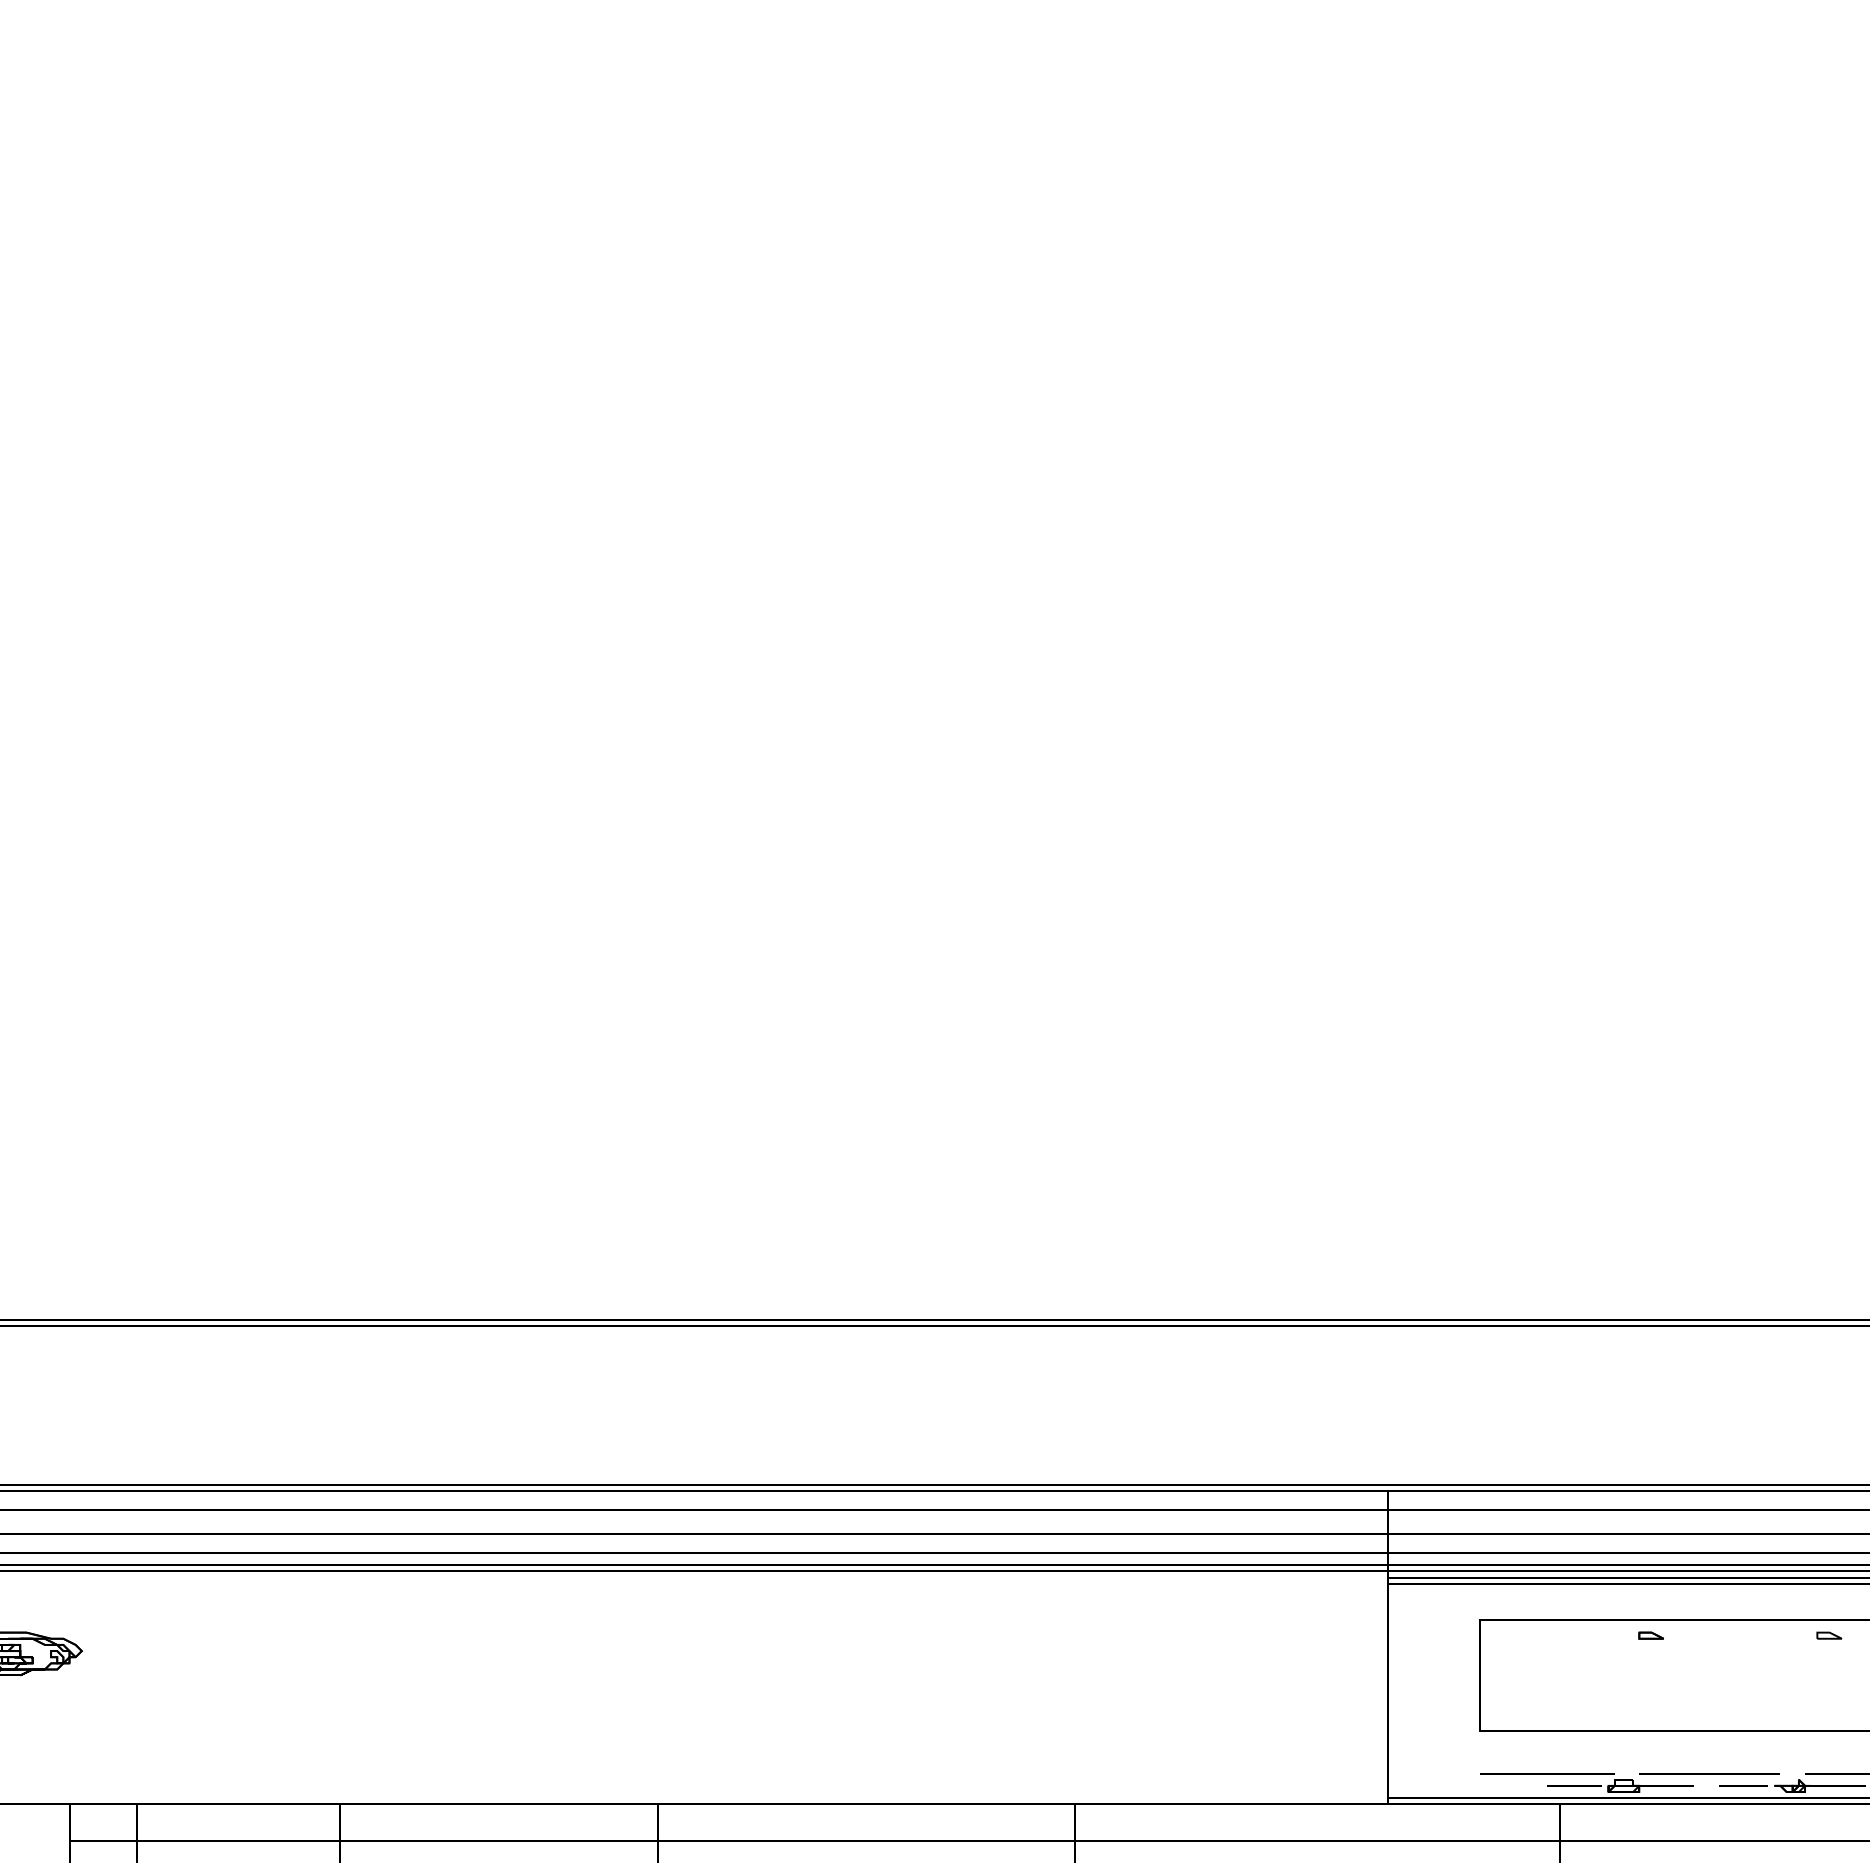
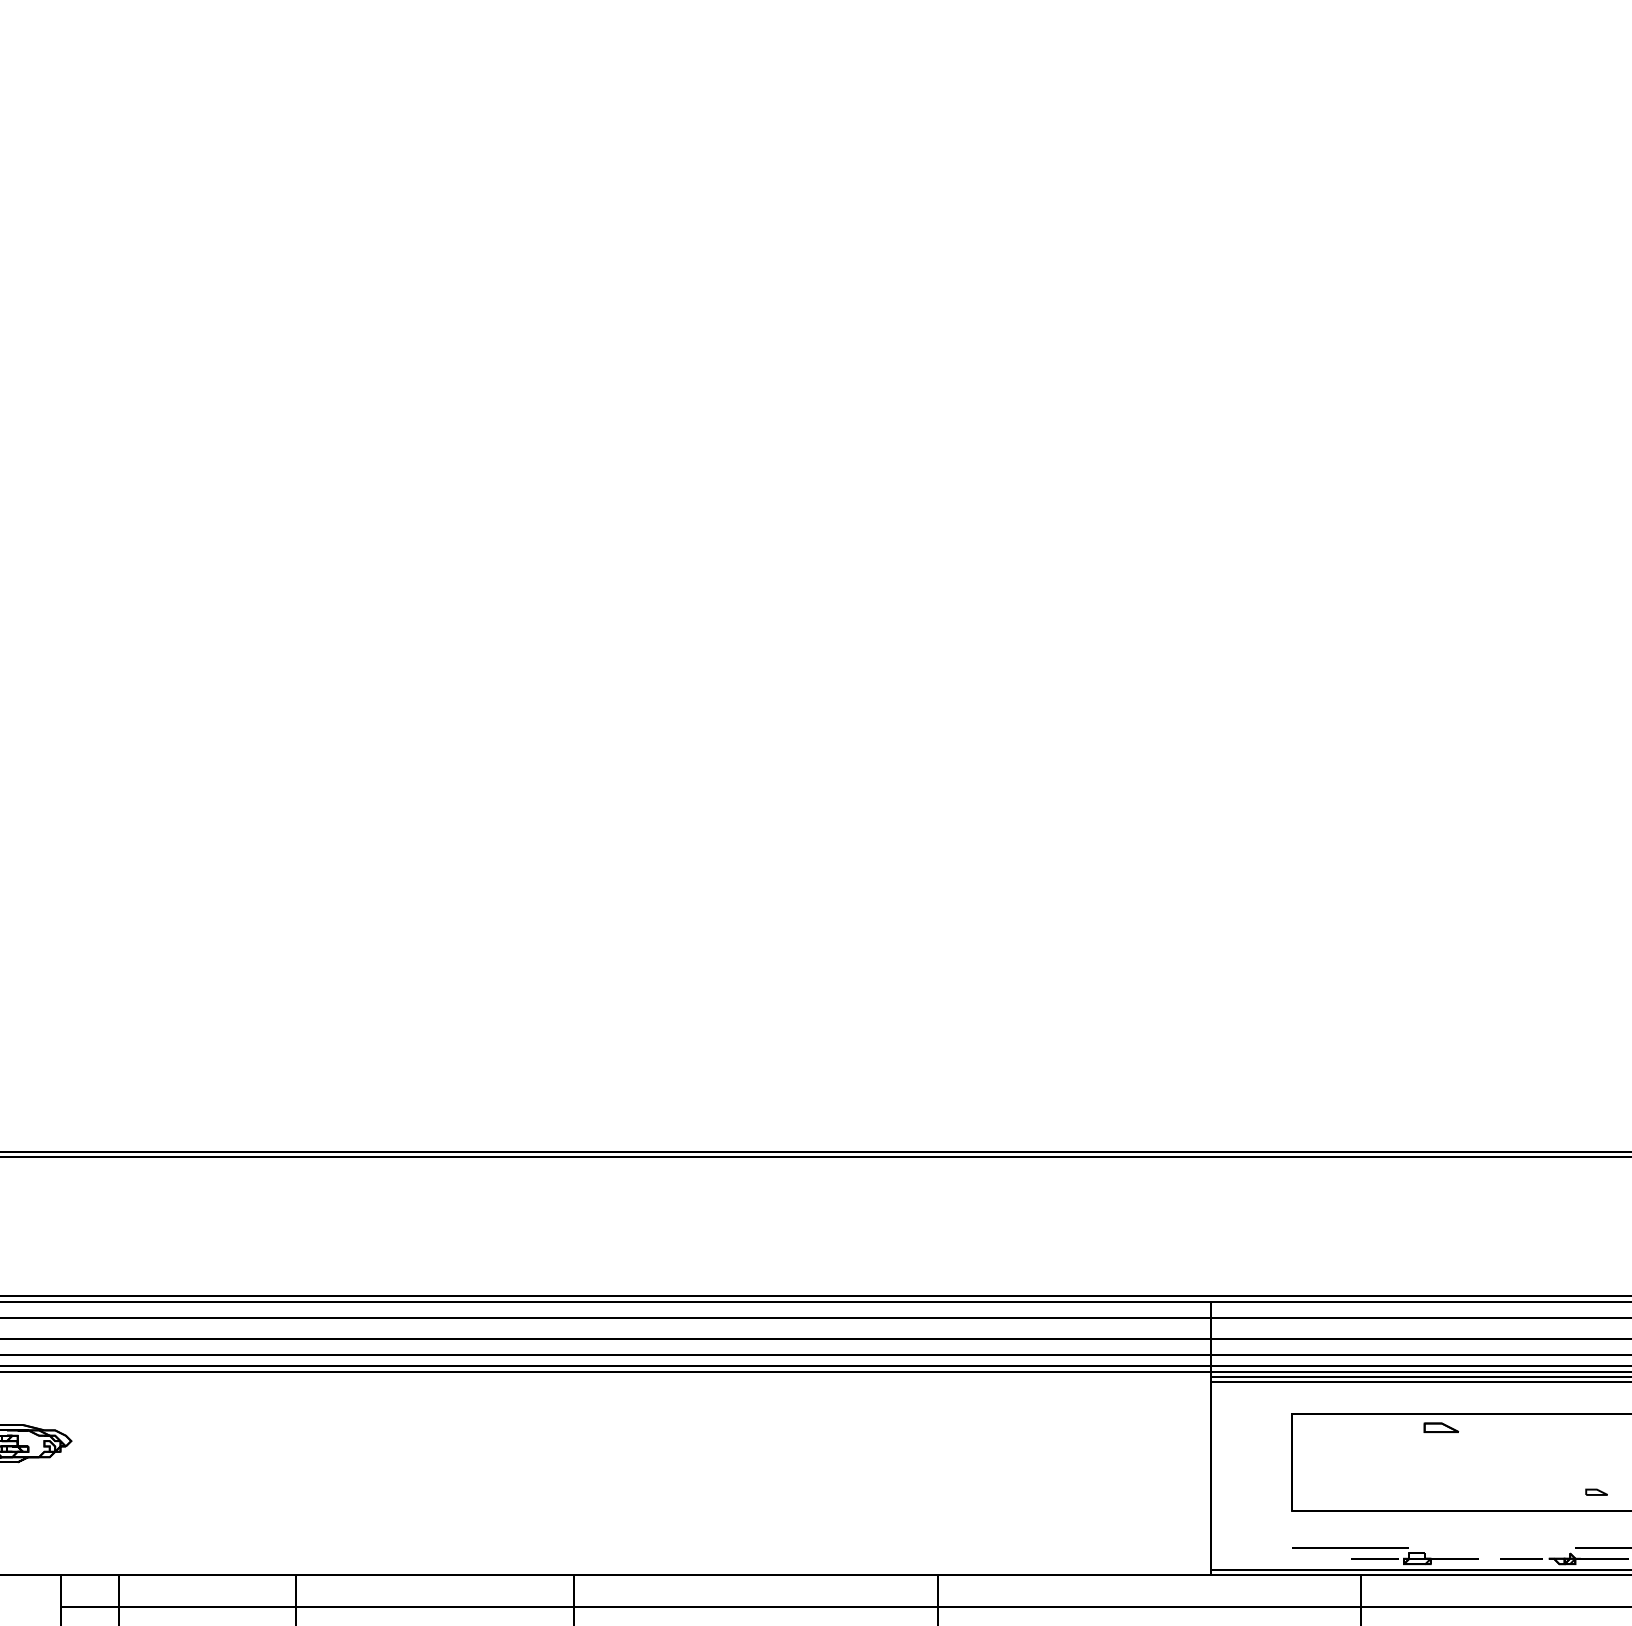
part: (1650, 1635) -> (1440, 1427), size x1.6
part: (1829, 1635) -> (1596, 1492), moved
line: (1709, 1773) -> (1492, 1547), removed

